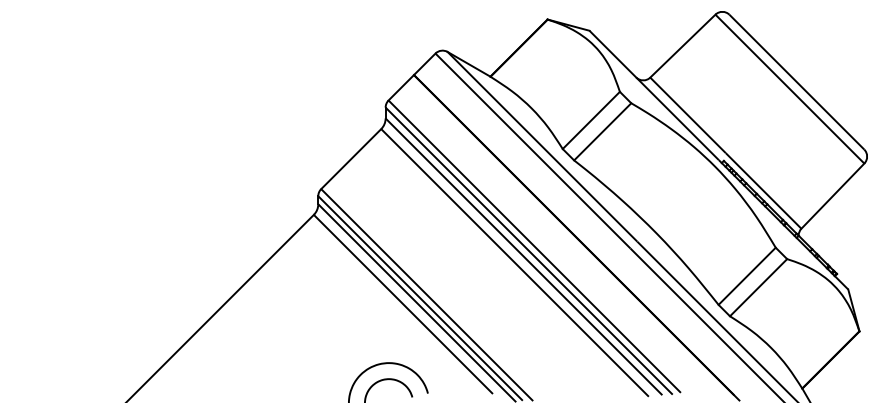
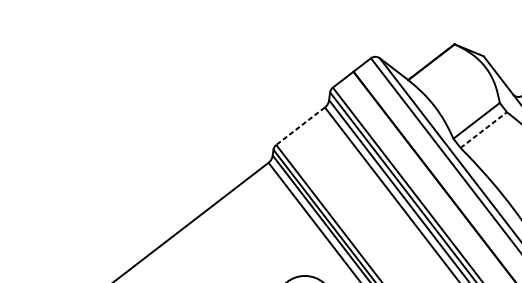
line: (603, 131) -> (484, 129), solid -> dashed
line: (350, 159) -> (300, 126), solid -> dashed

